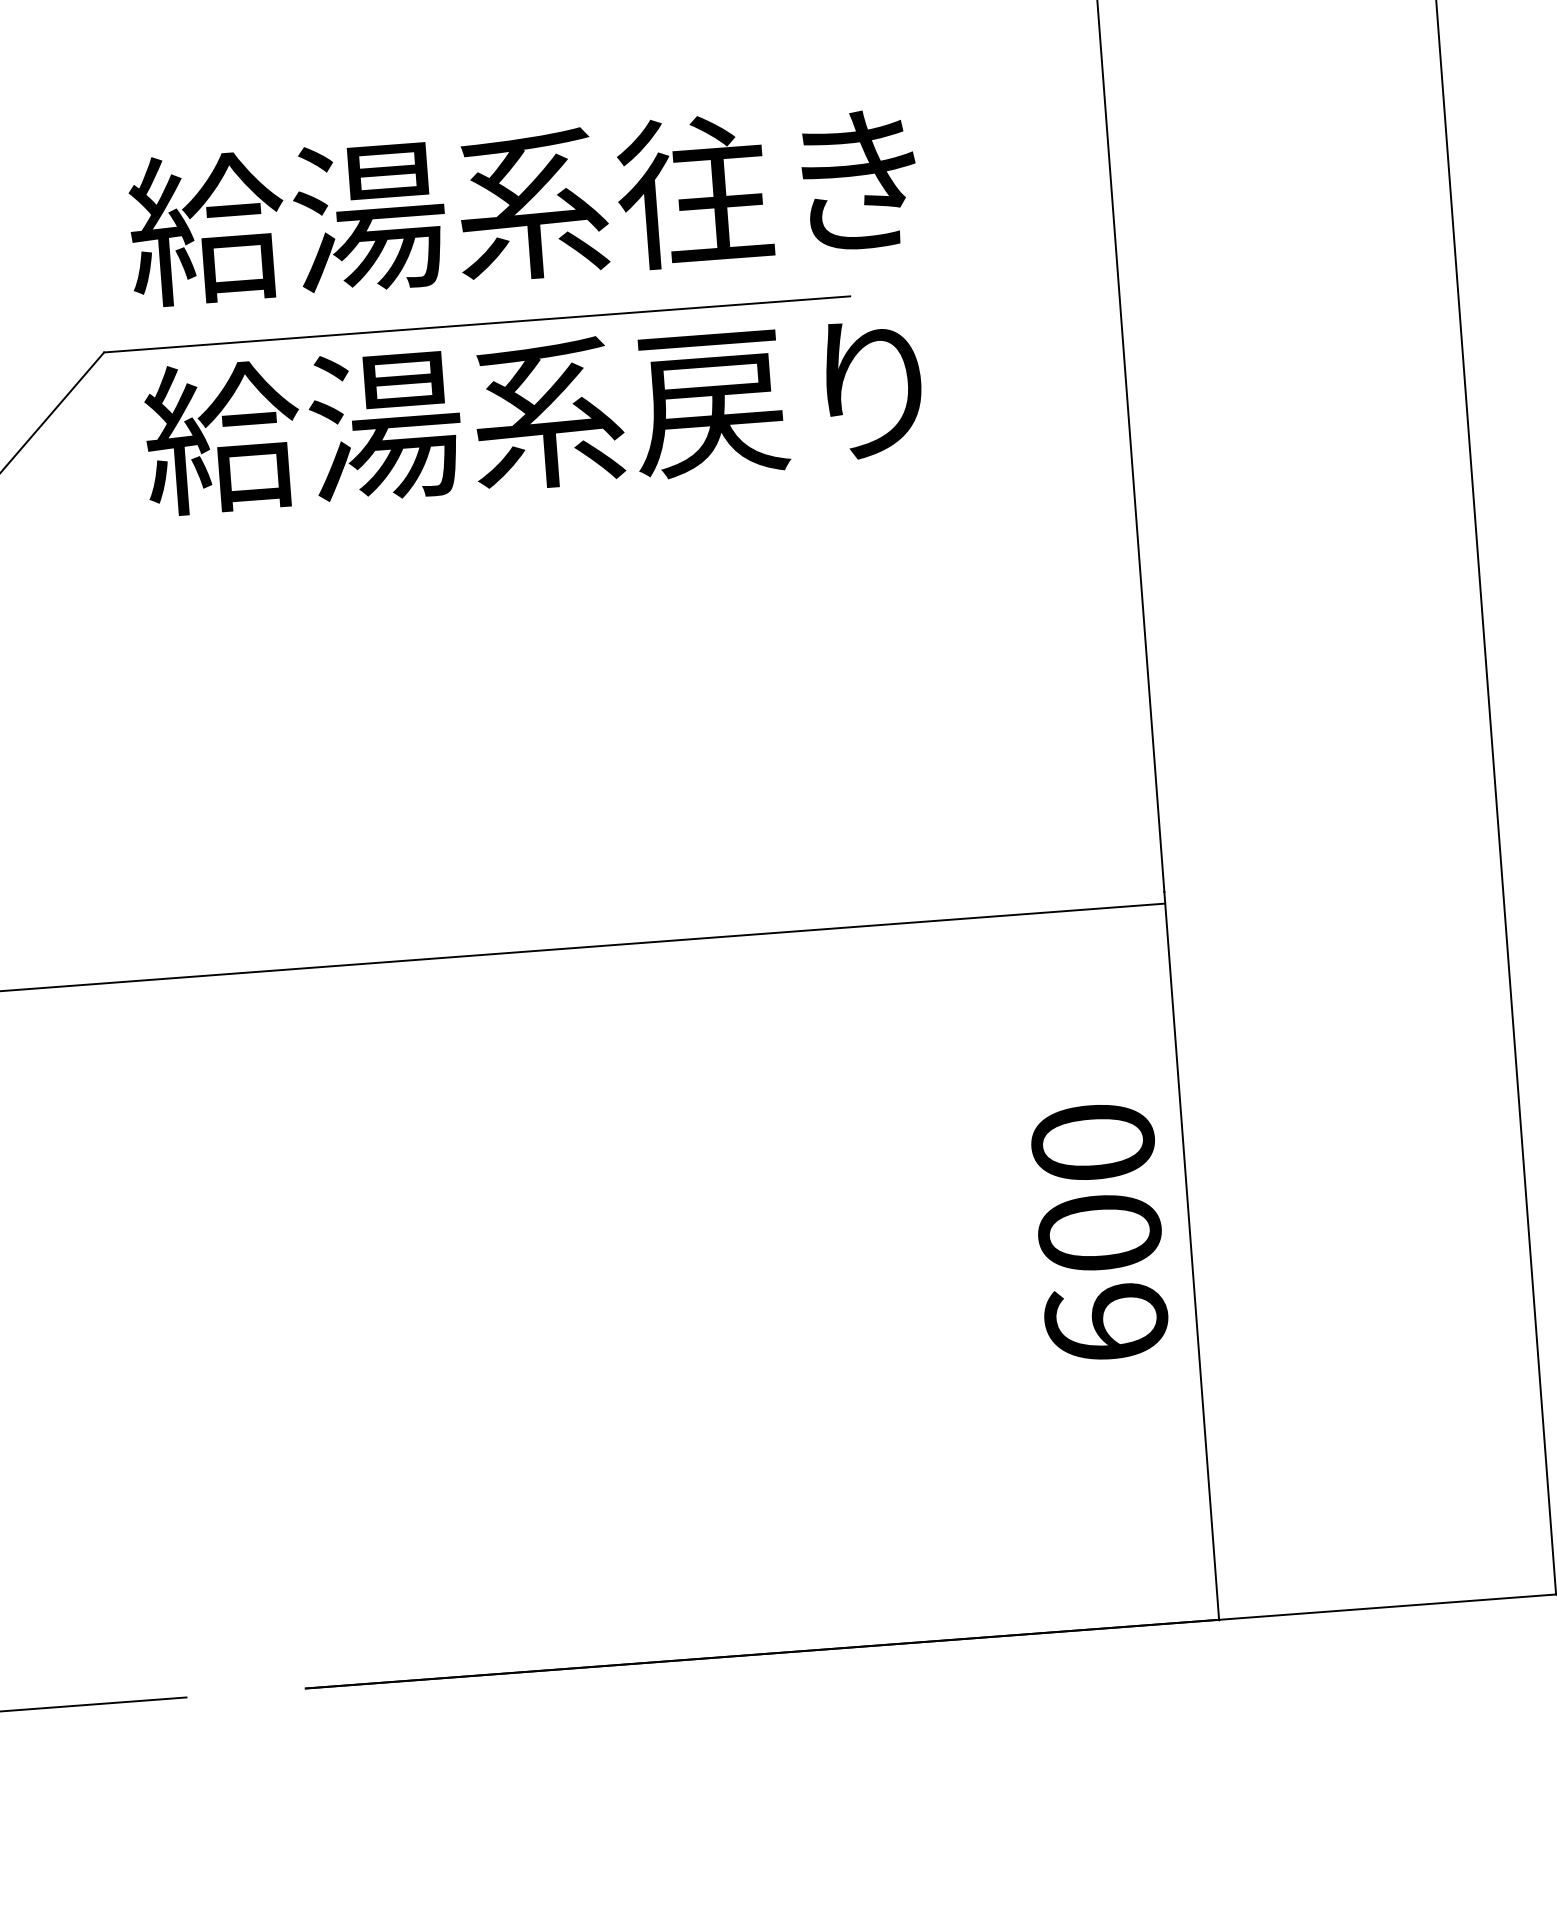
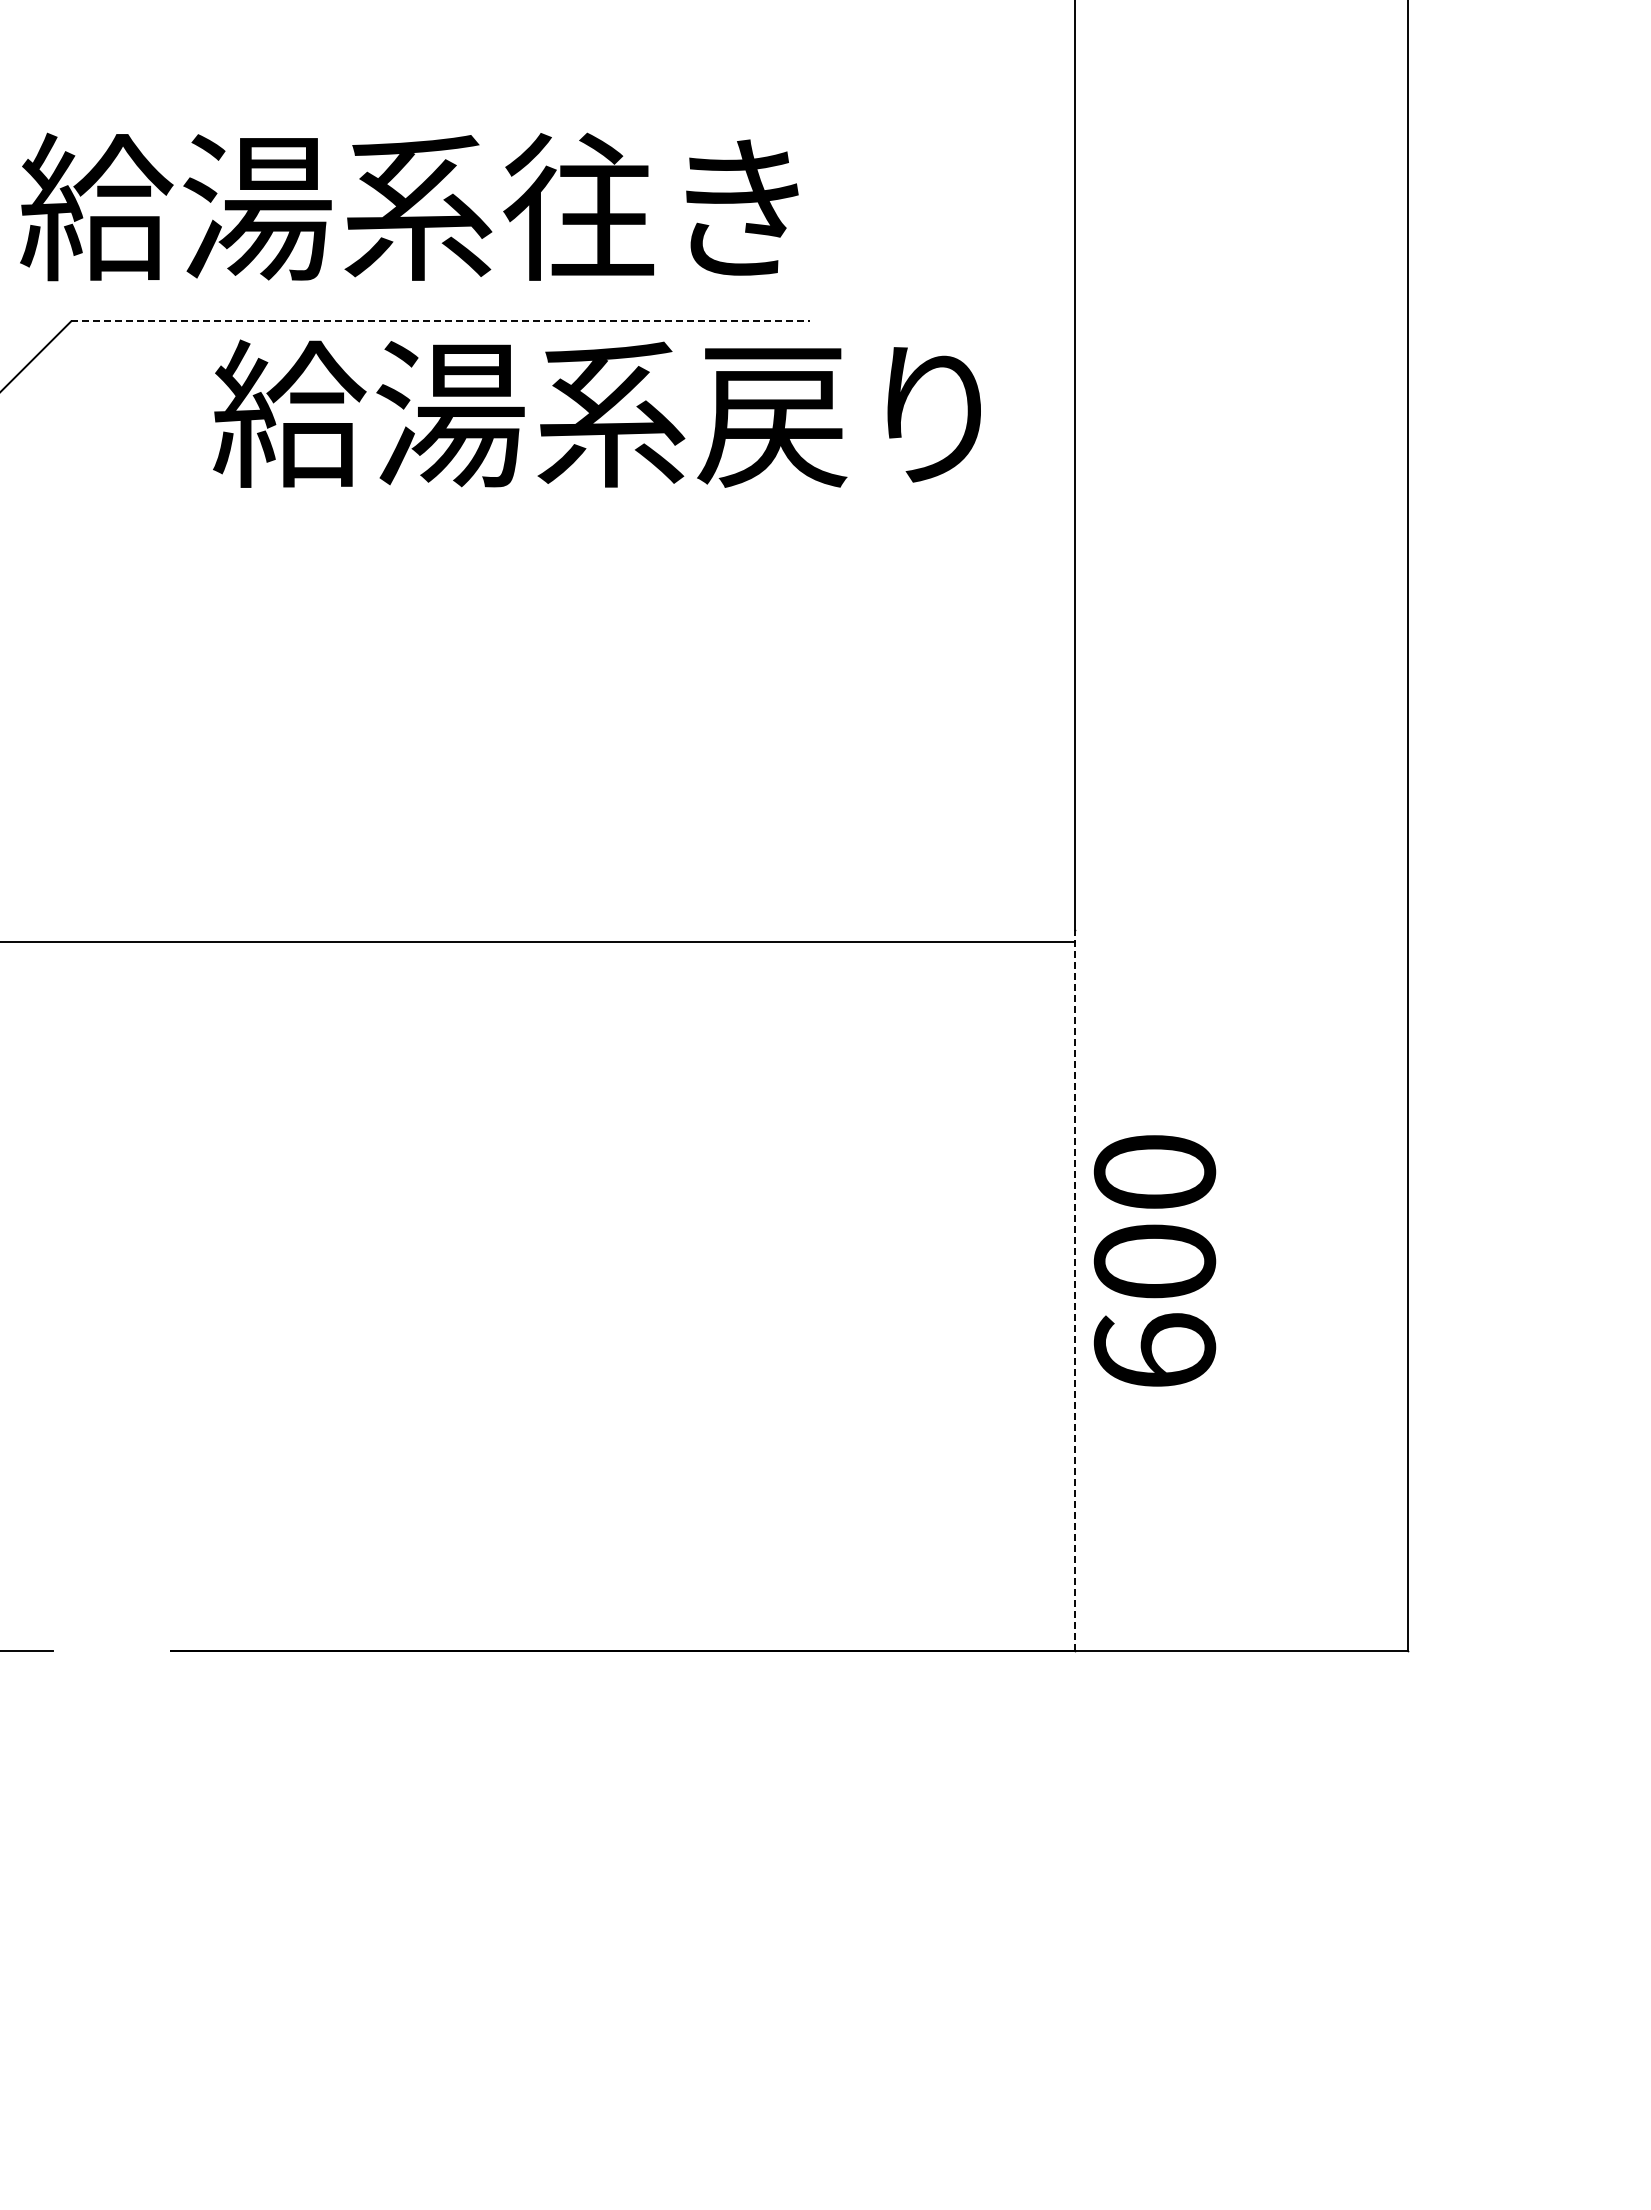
text: (523, 204) -> (409, 206), moved
line: (477, 324) -> (440, 321), solid -> dashed
text: (532, 413) -> (596, 413), moved
text: (1099, 1231) -> (1154, 1260), moved
line: (1191, 1255) -> (1074, 1290), solid -> dashed

